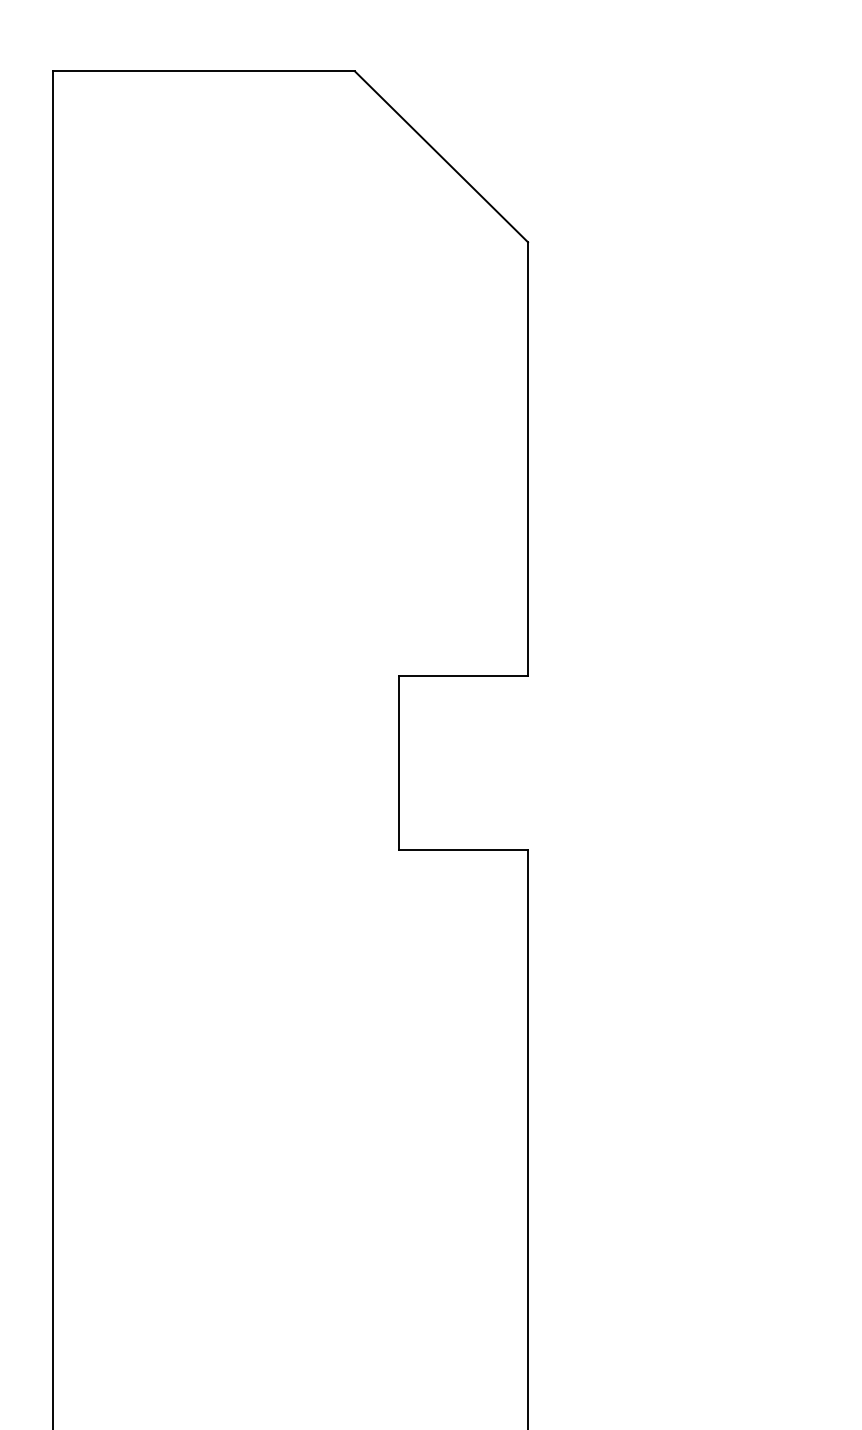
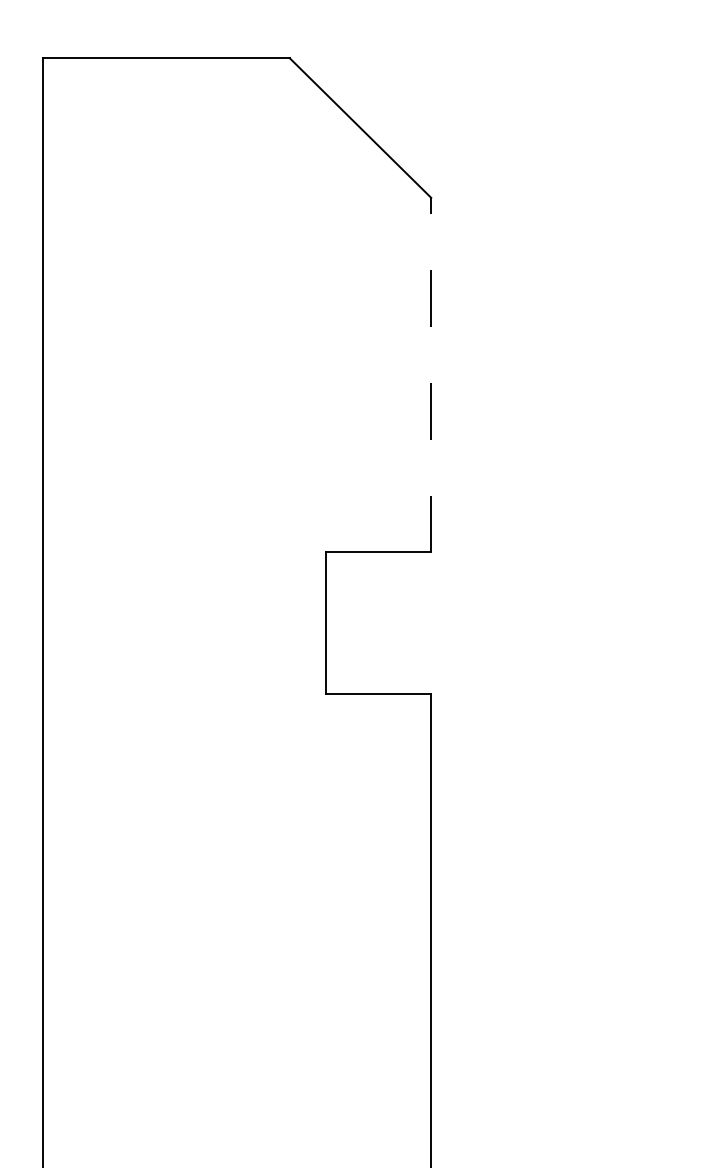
line: (528, 458) -> (431, 374), solid -> dashed

